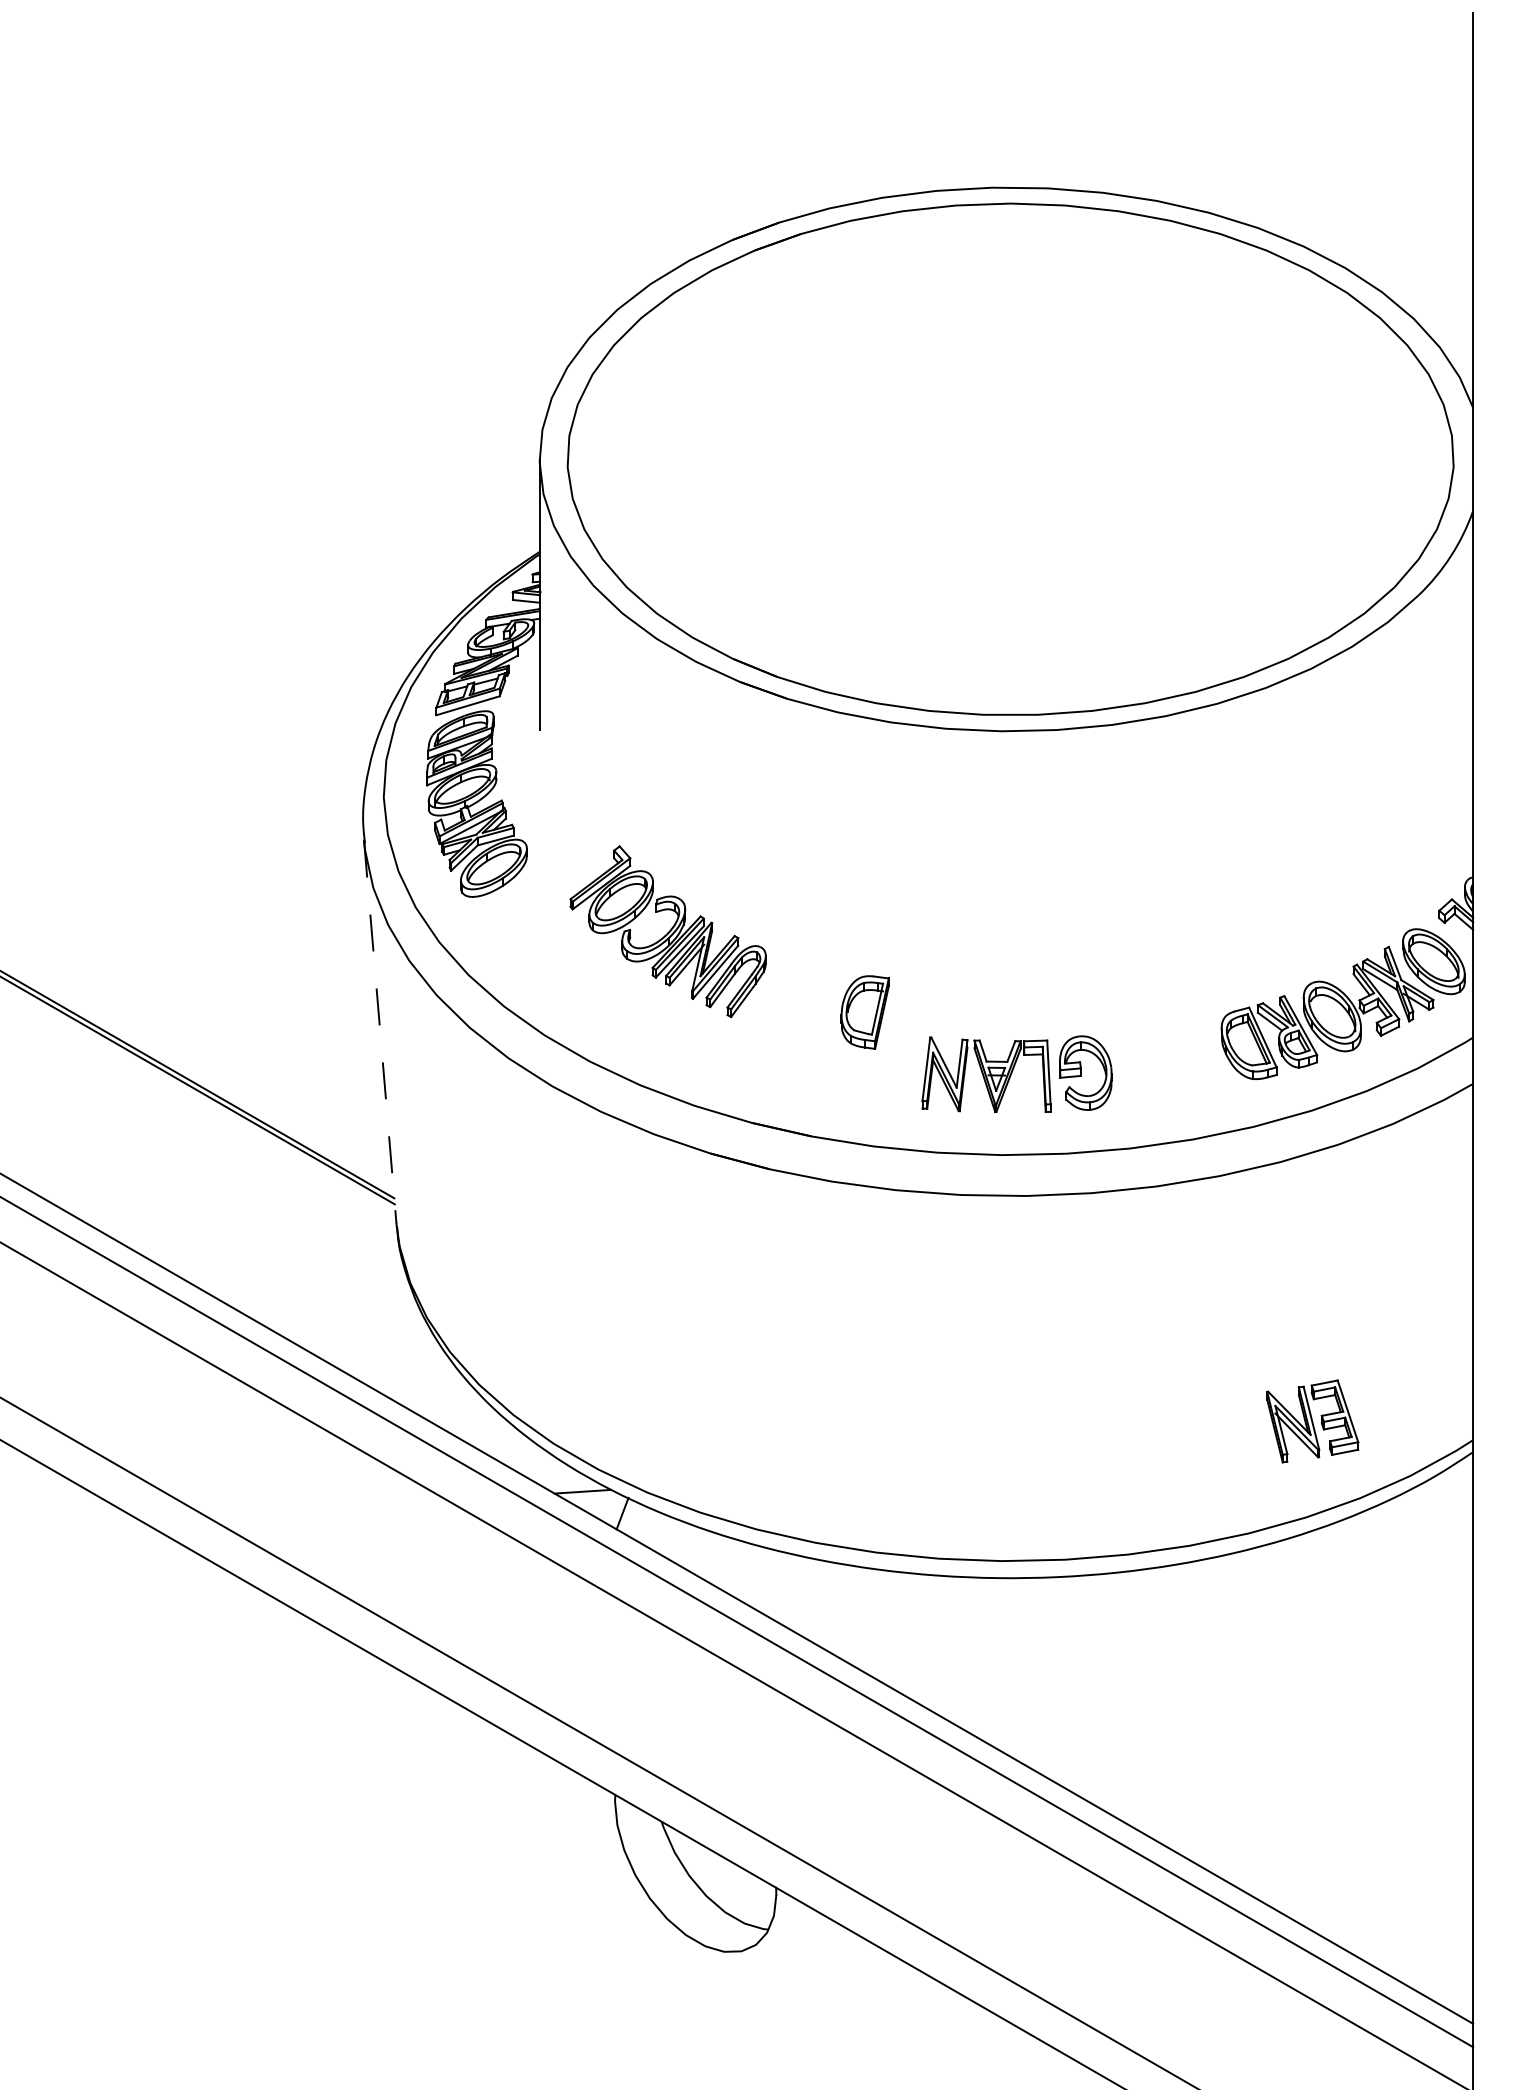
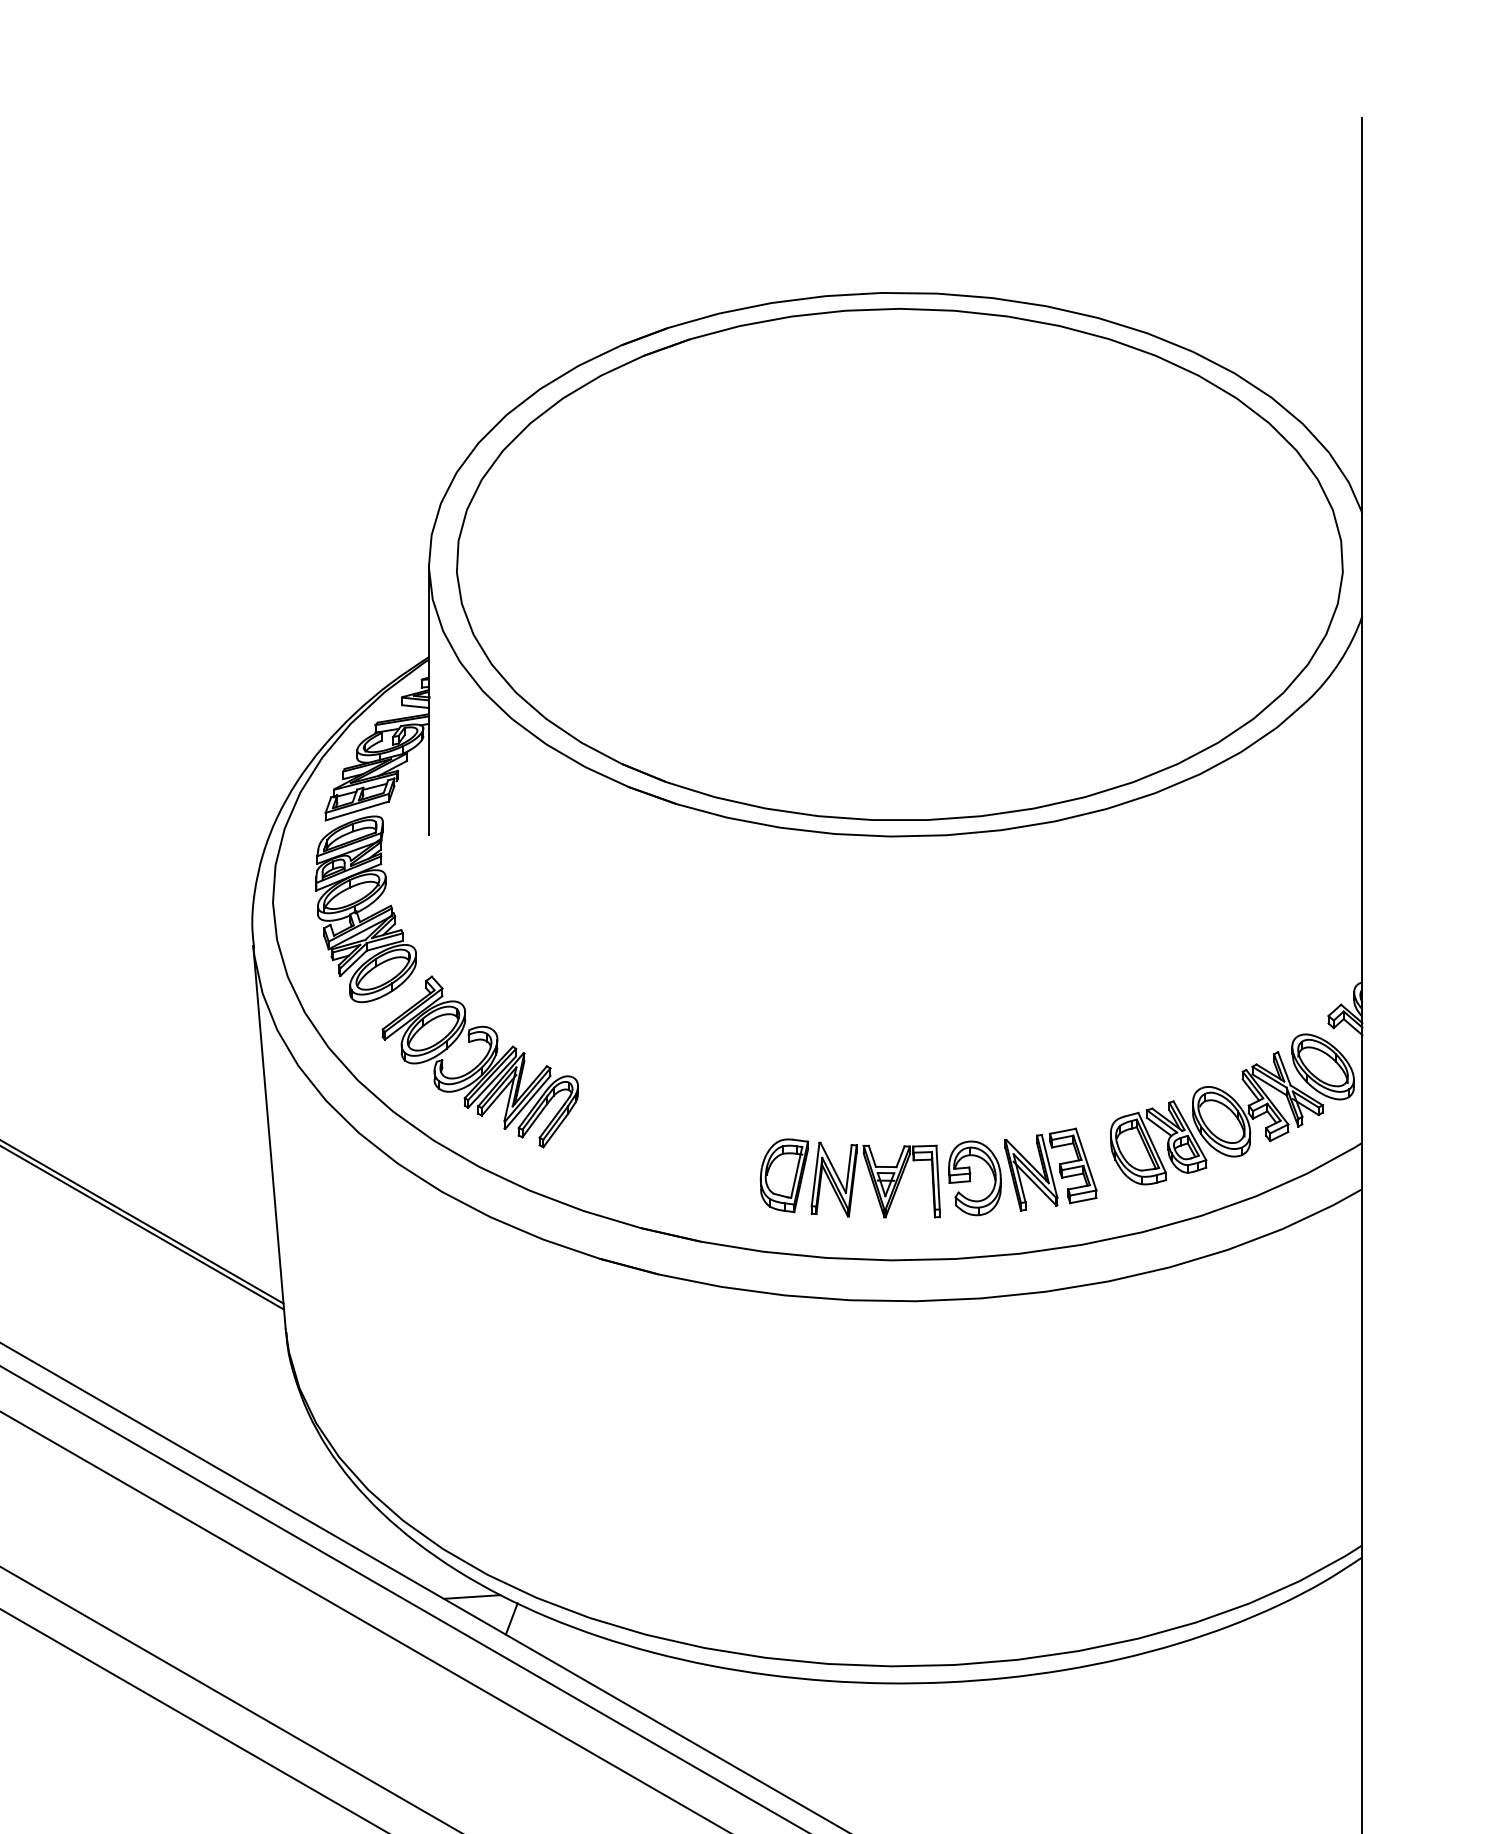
part: (667, 931) -> (479, 1061), moved
part: (864, 1012) -> (783, 1175), moved
line: (380, 1032) -> (269, 1137), dashed -> solid
part: (1312, 1421) -> (1050, 1169), moved

